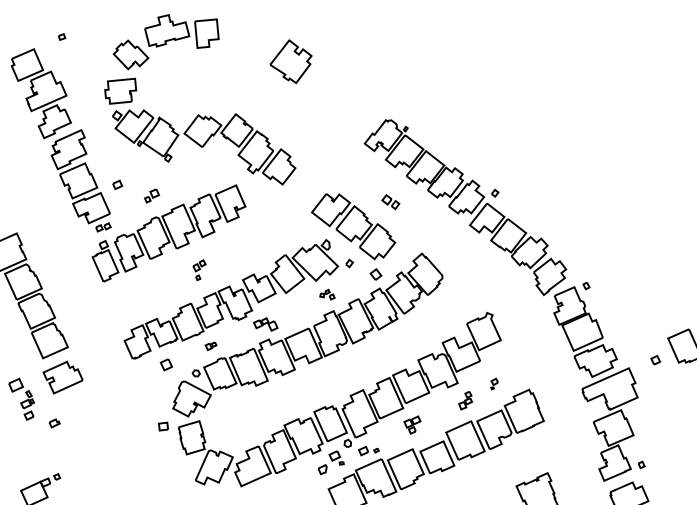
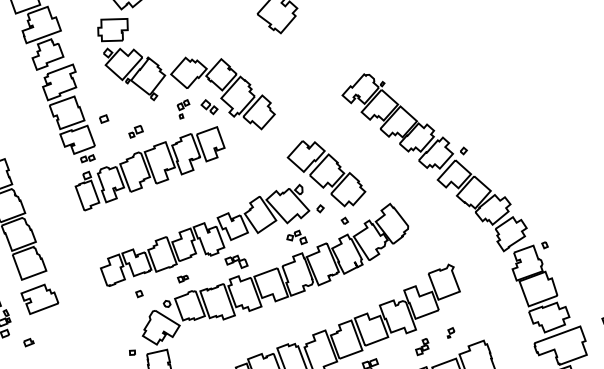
part: (390, 202) -> (209, 107), moved
part: (199, 269) -> (183, 108), moved
part: (375, 274) -> (344, 220), size x0.62
part: (327, 294) -> (297, 236), size x1.43
part: (166, 364) -> (139, 293), size x0.62
part: (163, 426) -> (132, 352), size x0.62

